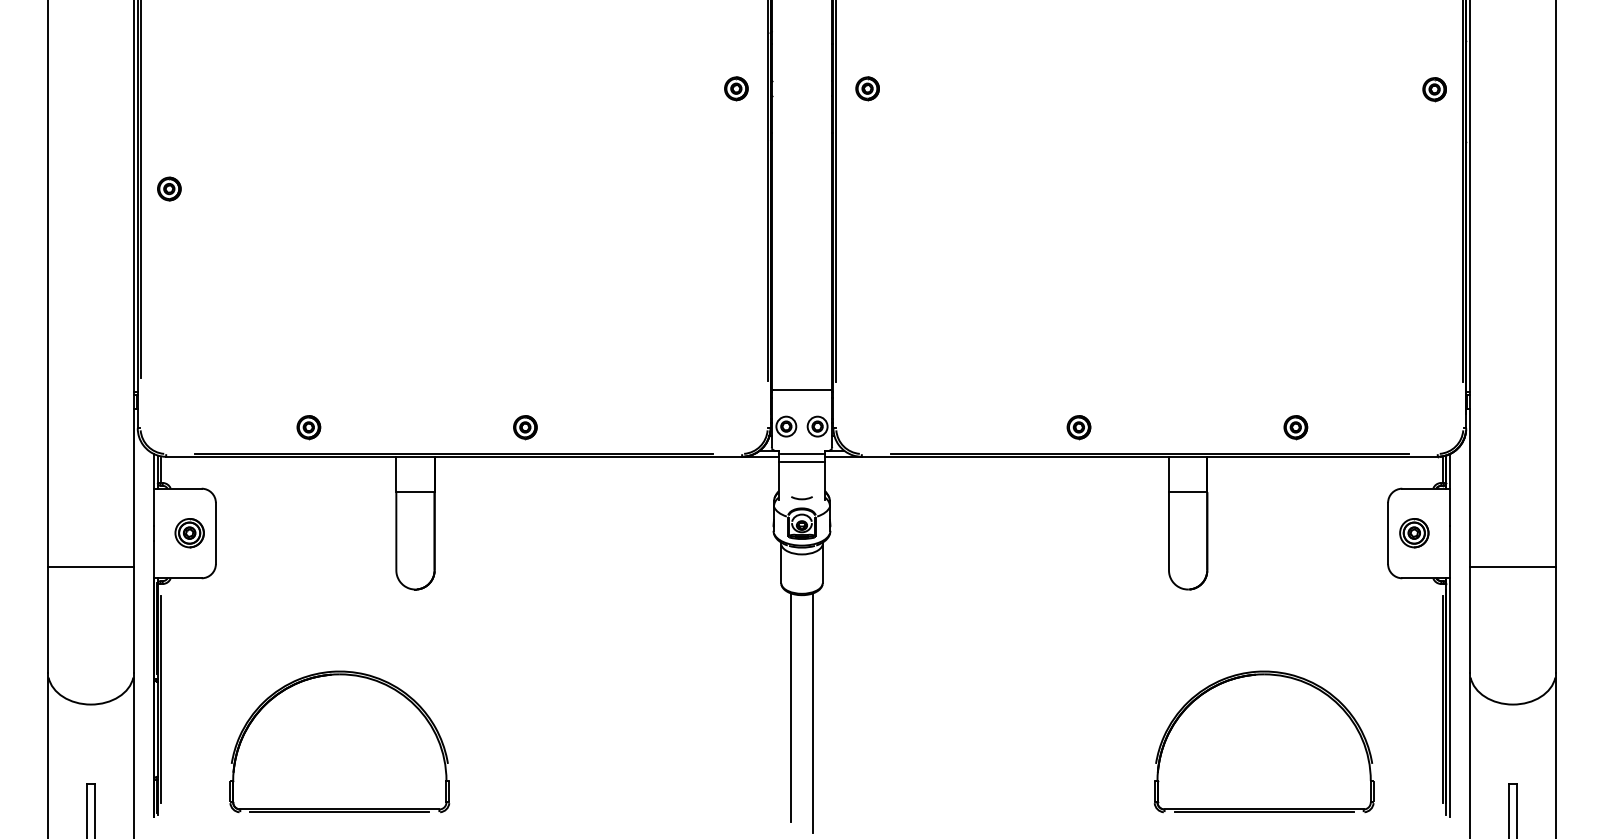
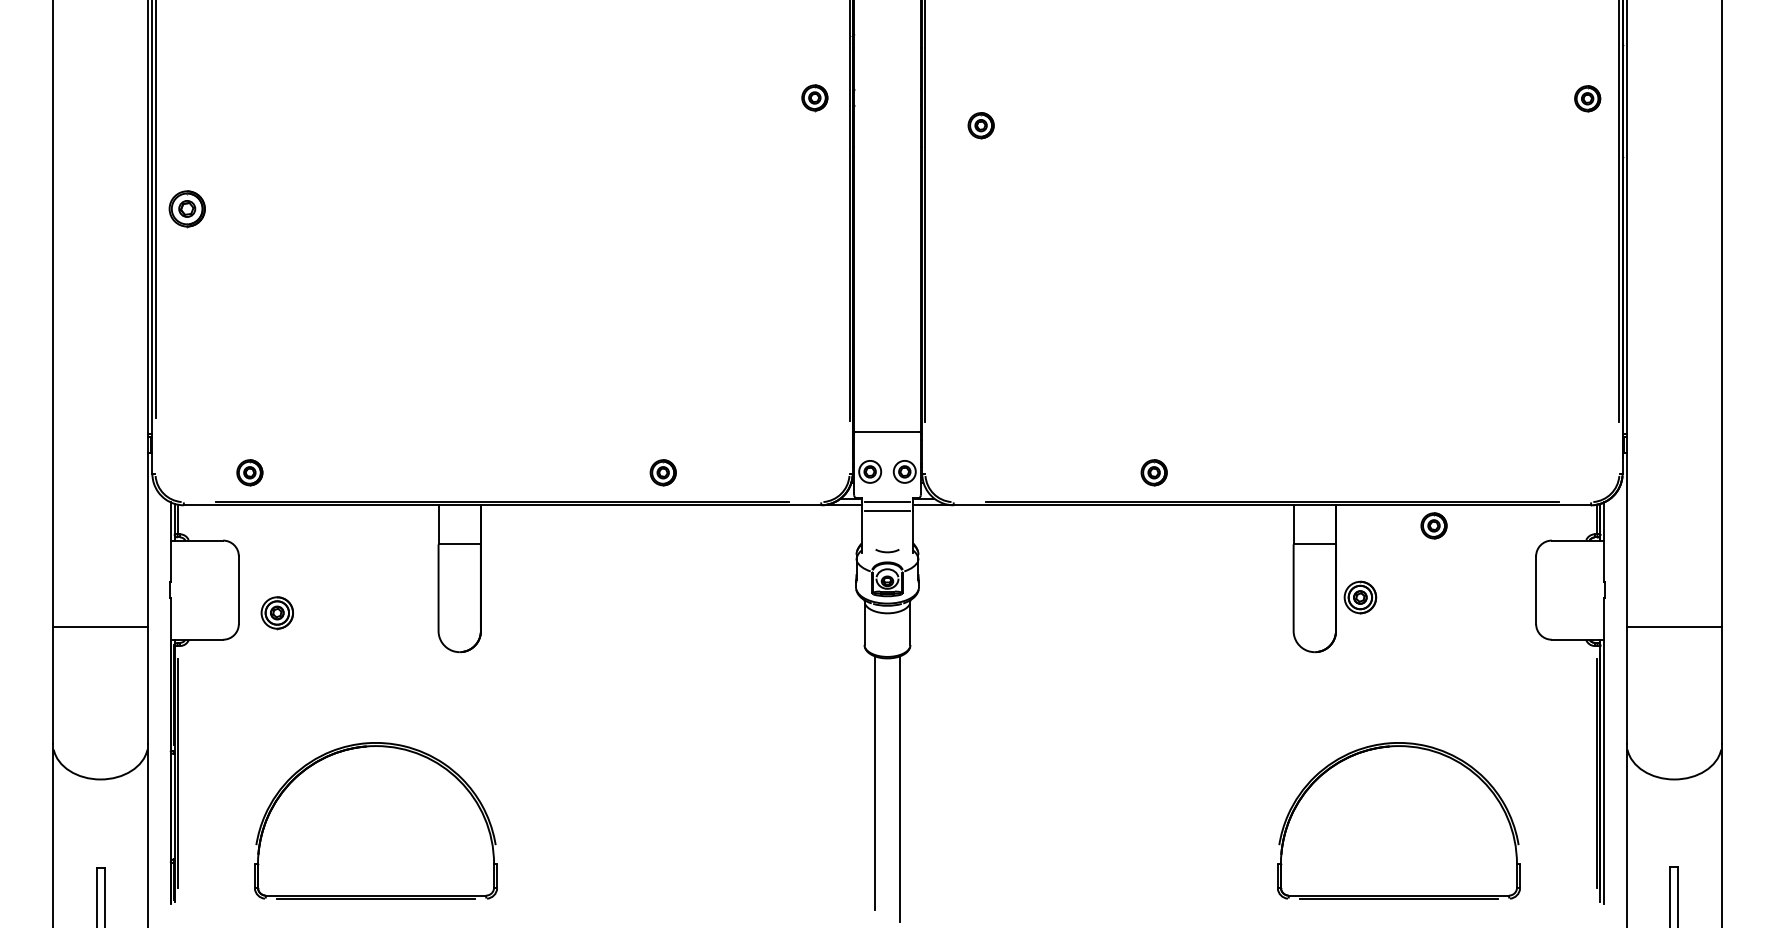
part: (867, 88) -> (981, 125), moved
part: (169, 188) -> (187, 208), size x1.4
part: (308, 427) -> (249, 472), moved
part: (525, 427) -> (663, 472), moved
part: (1078, 427) -> (1153, 472), moved
part: (1295, 427) -> (1433, 525), moved
part: (189, 533) -> (277, 613), moved
part: (1414, 533) -> (1360, 597), moved

